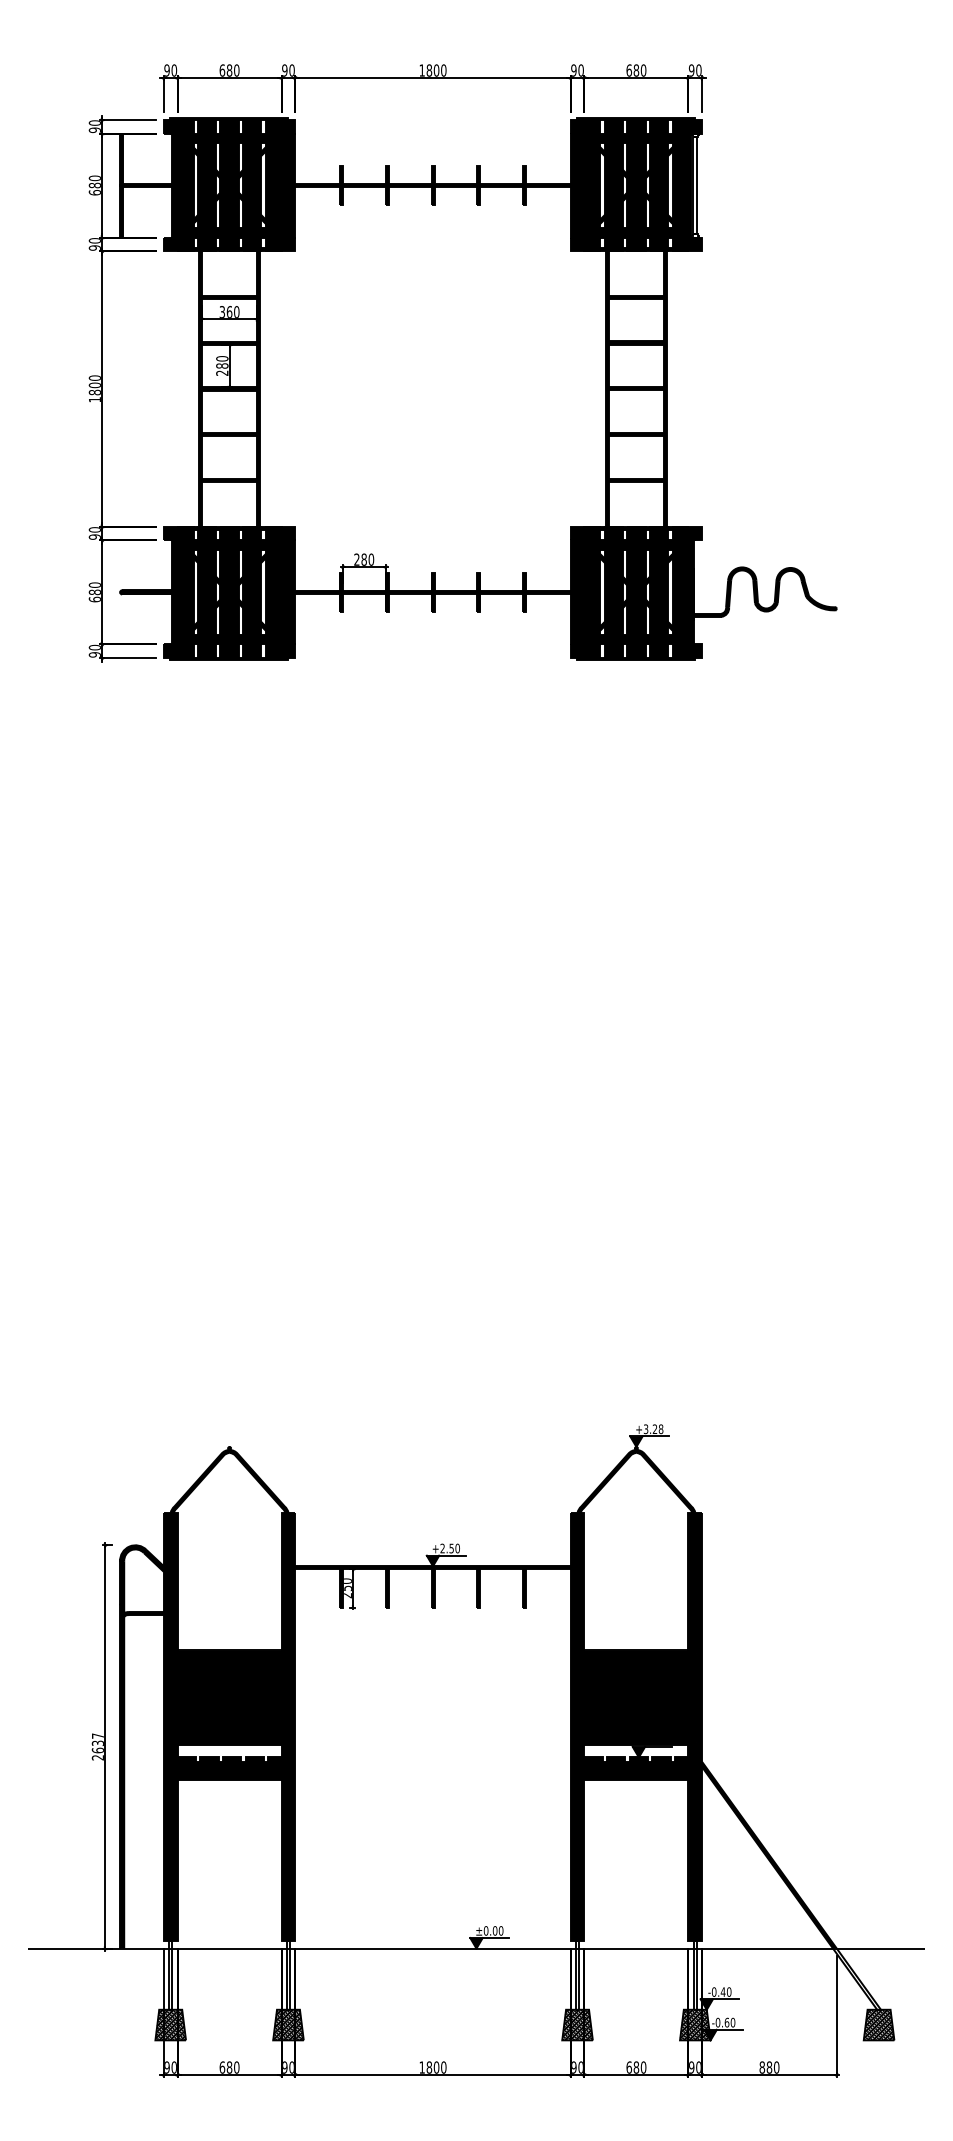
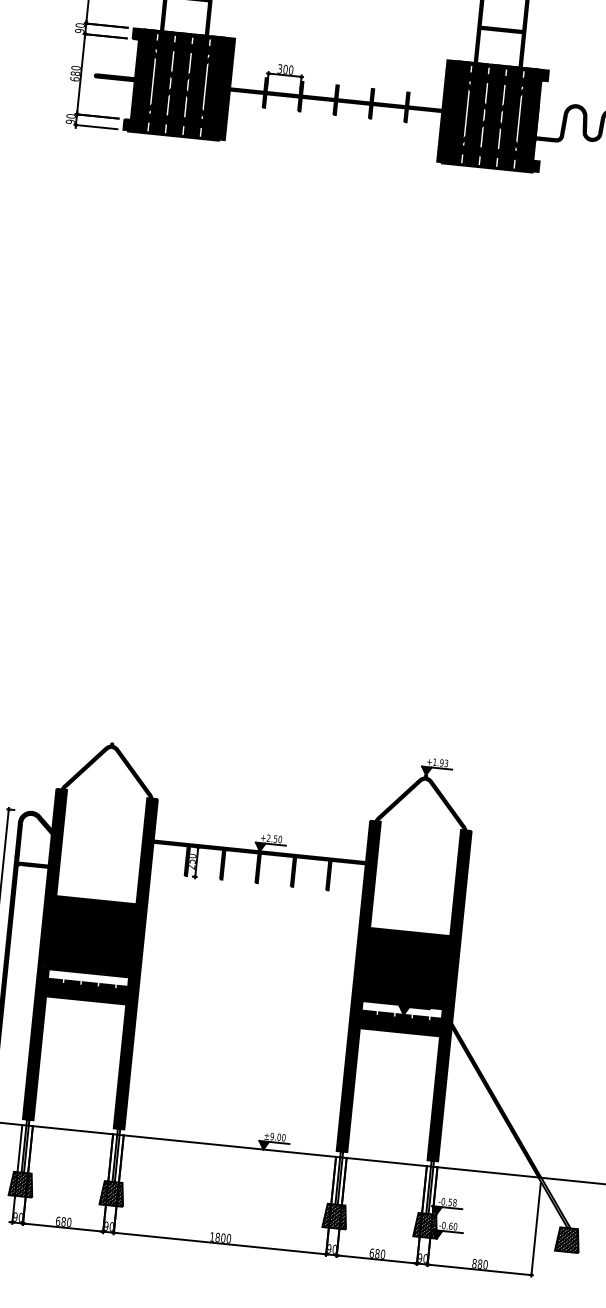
text: (360, 559) -> (282, 69), 280 -> 300
text: (653, 1429) -> (440, 763), +3.28 -> +1.93
text: (485, 1930) -> (271, 1136), ±0.00 -> ±9.00
text: (725, 1991) -> (452, 1202), -0.40 -> -0.58

